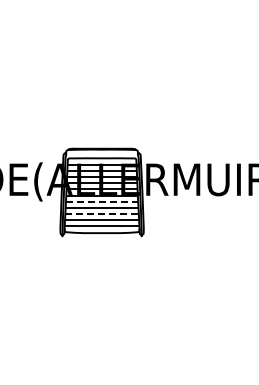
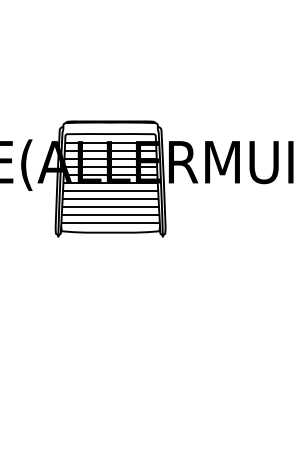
line: (102, 201) -> (111, 190), dashed -> solid
line: (102, 213) -> (111, 206), dashed -> solid

